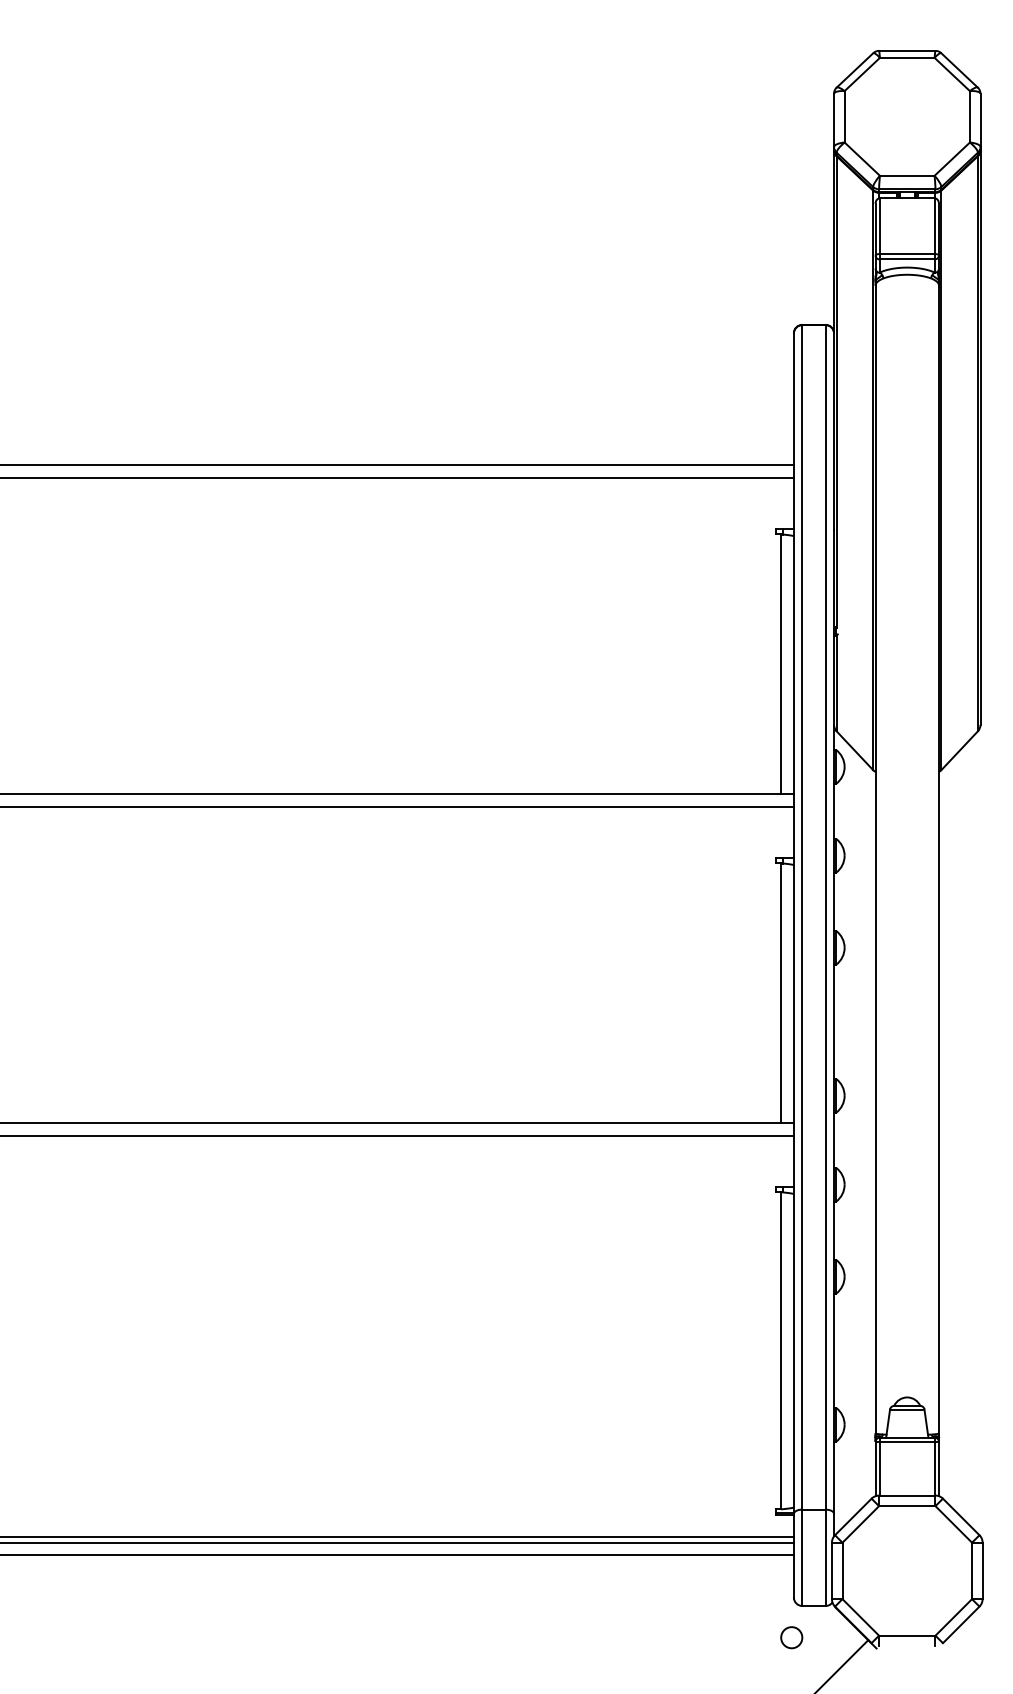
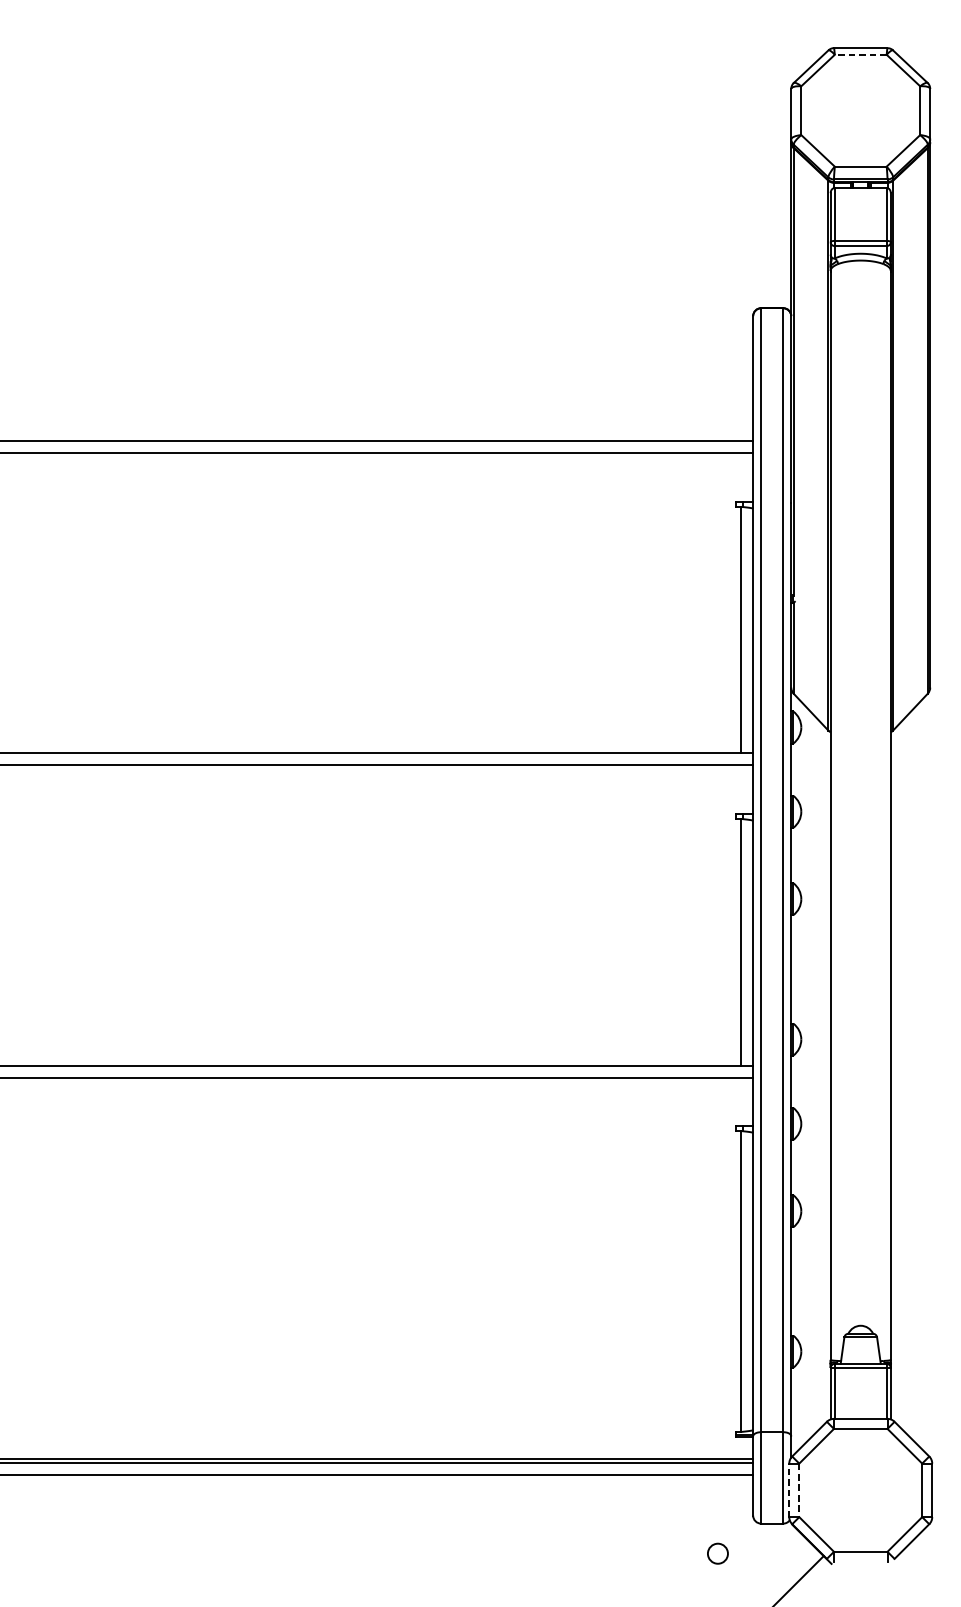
line: (906, 57) -> (860, 54), solid -> dashed
line: (831, 1570) -> (788, 1489), solid -> dashed
line: (842, 1571) -> (799, 1490), solid -> dashed
circle: (791, 1637) -> (717, 1553), moved

